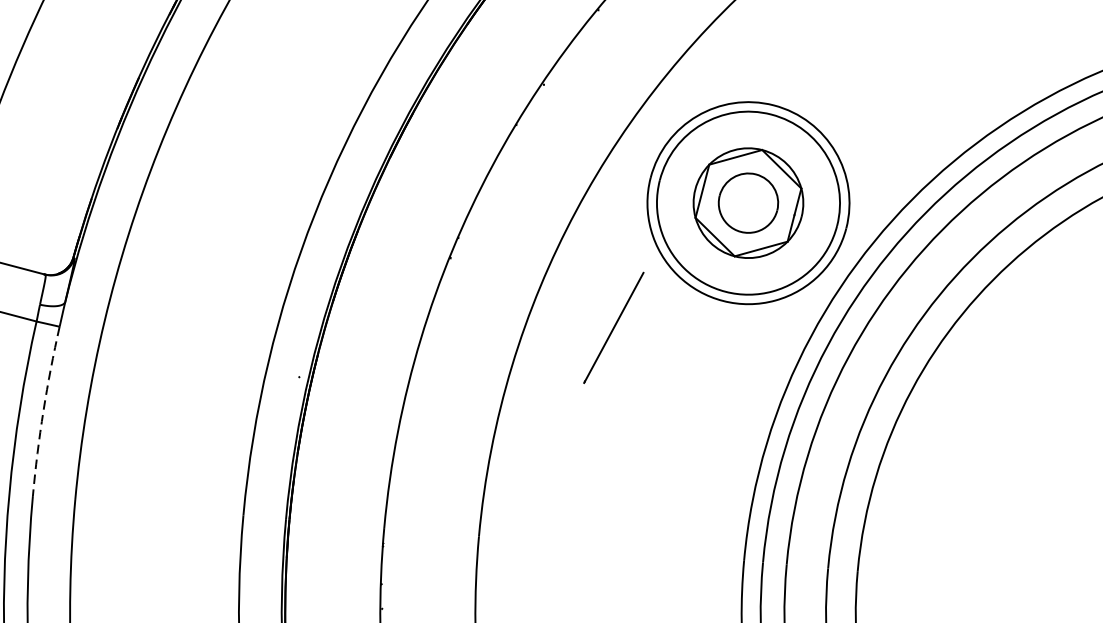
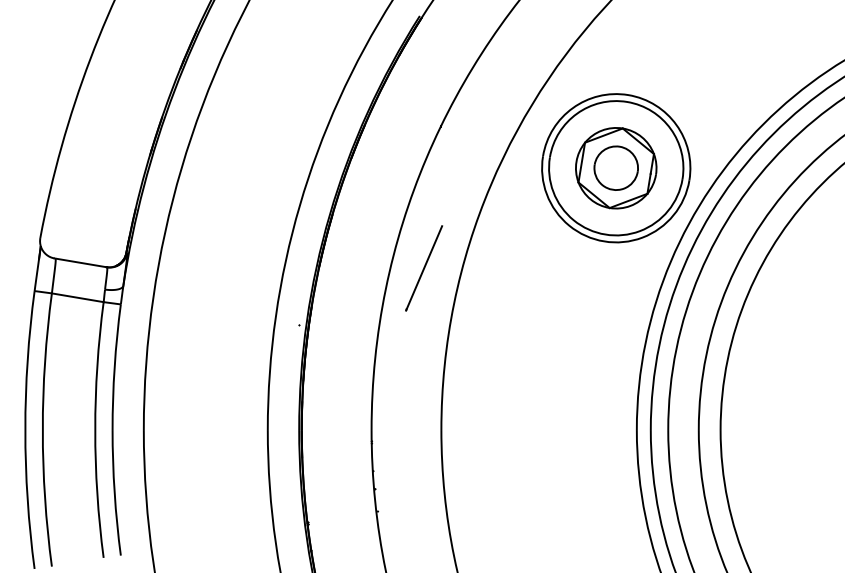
line: (614, 328) -> (424, 268), moved
arc: (43, 411) -> (114, 367), dashed -> solid

